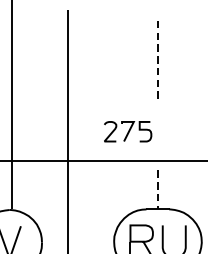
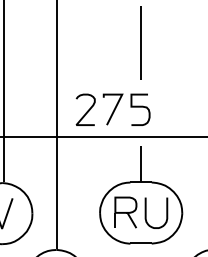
line: (158, 60) -> (141, 42), dashed -> solid
part: (127, 131) -> (112, 109), size x1.67
line: (158, 190) -> (141, 164), dashed -> solid

